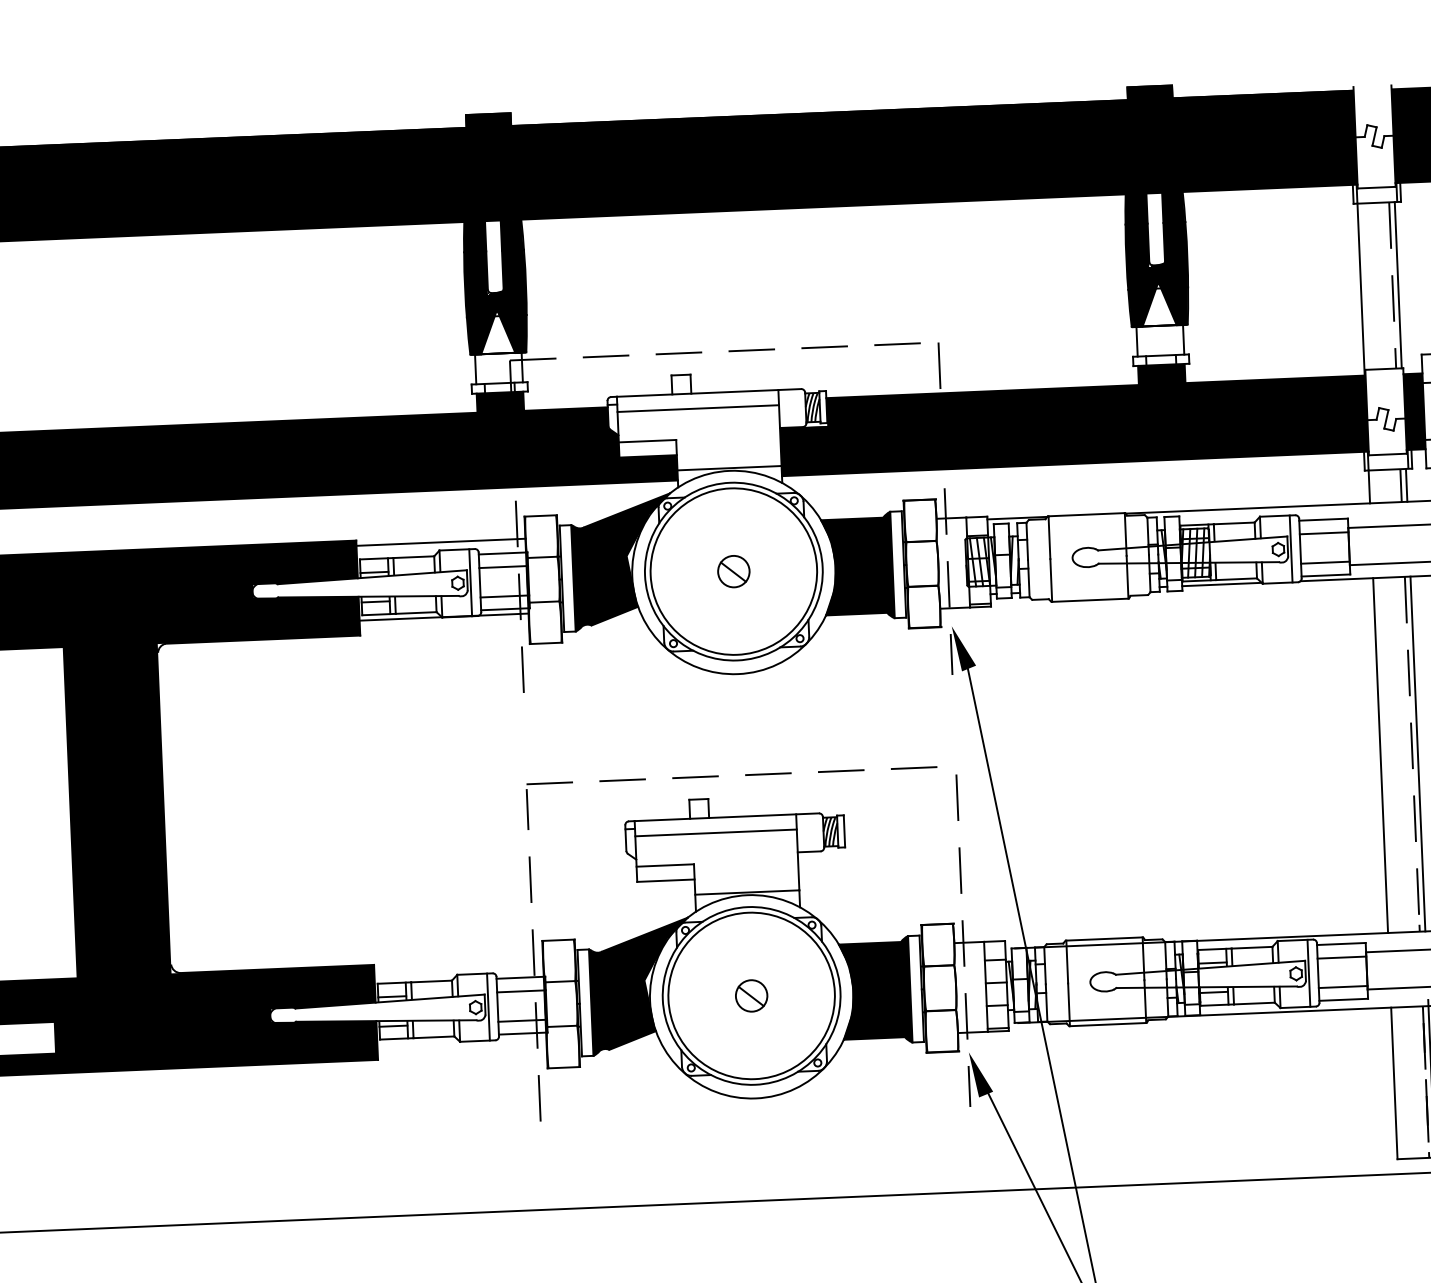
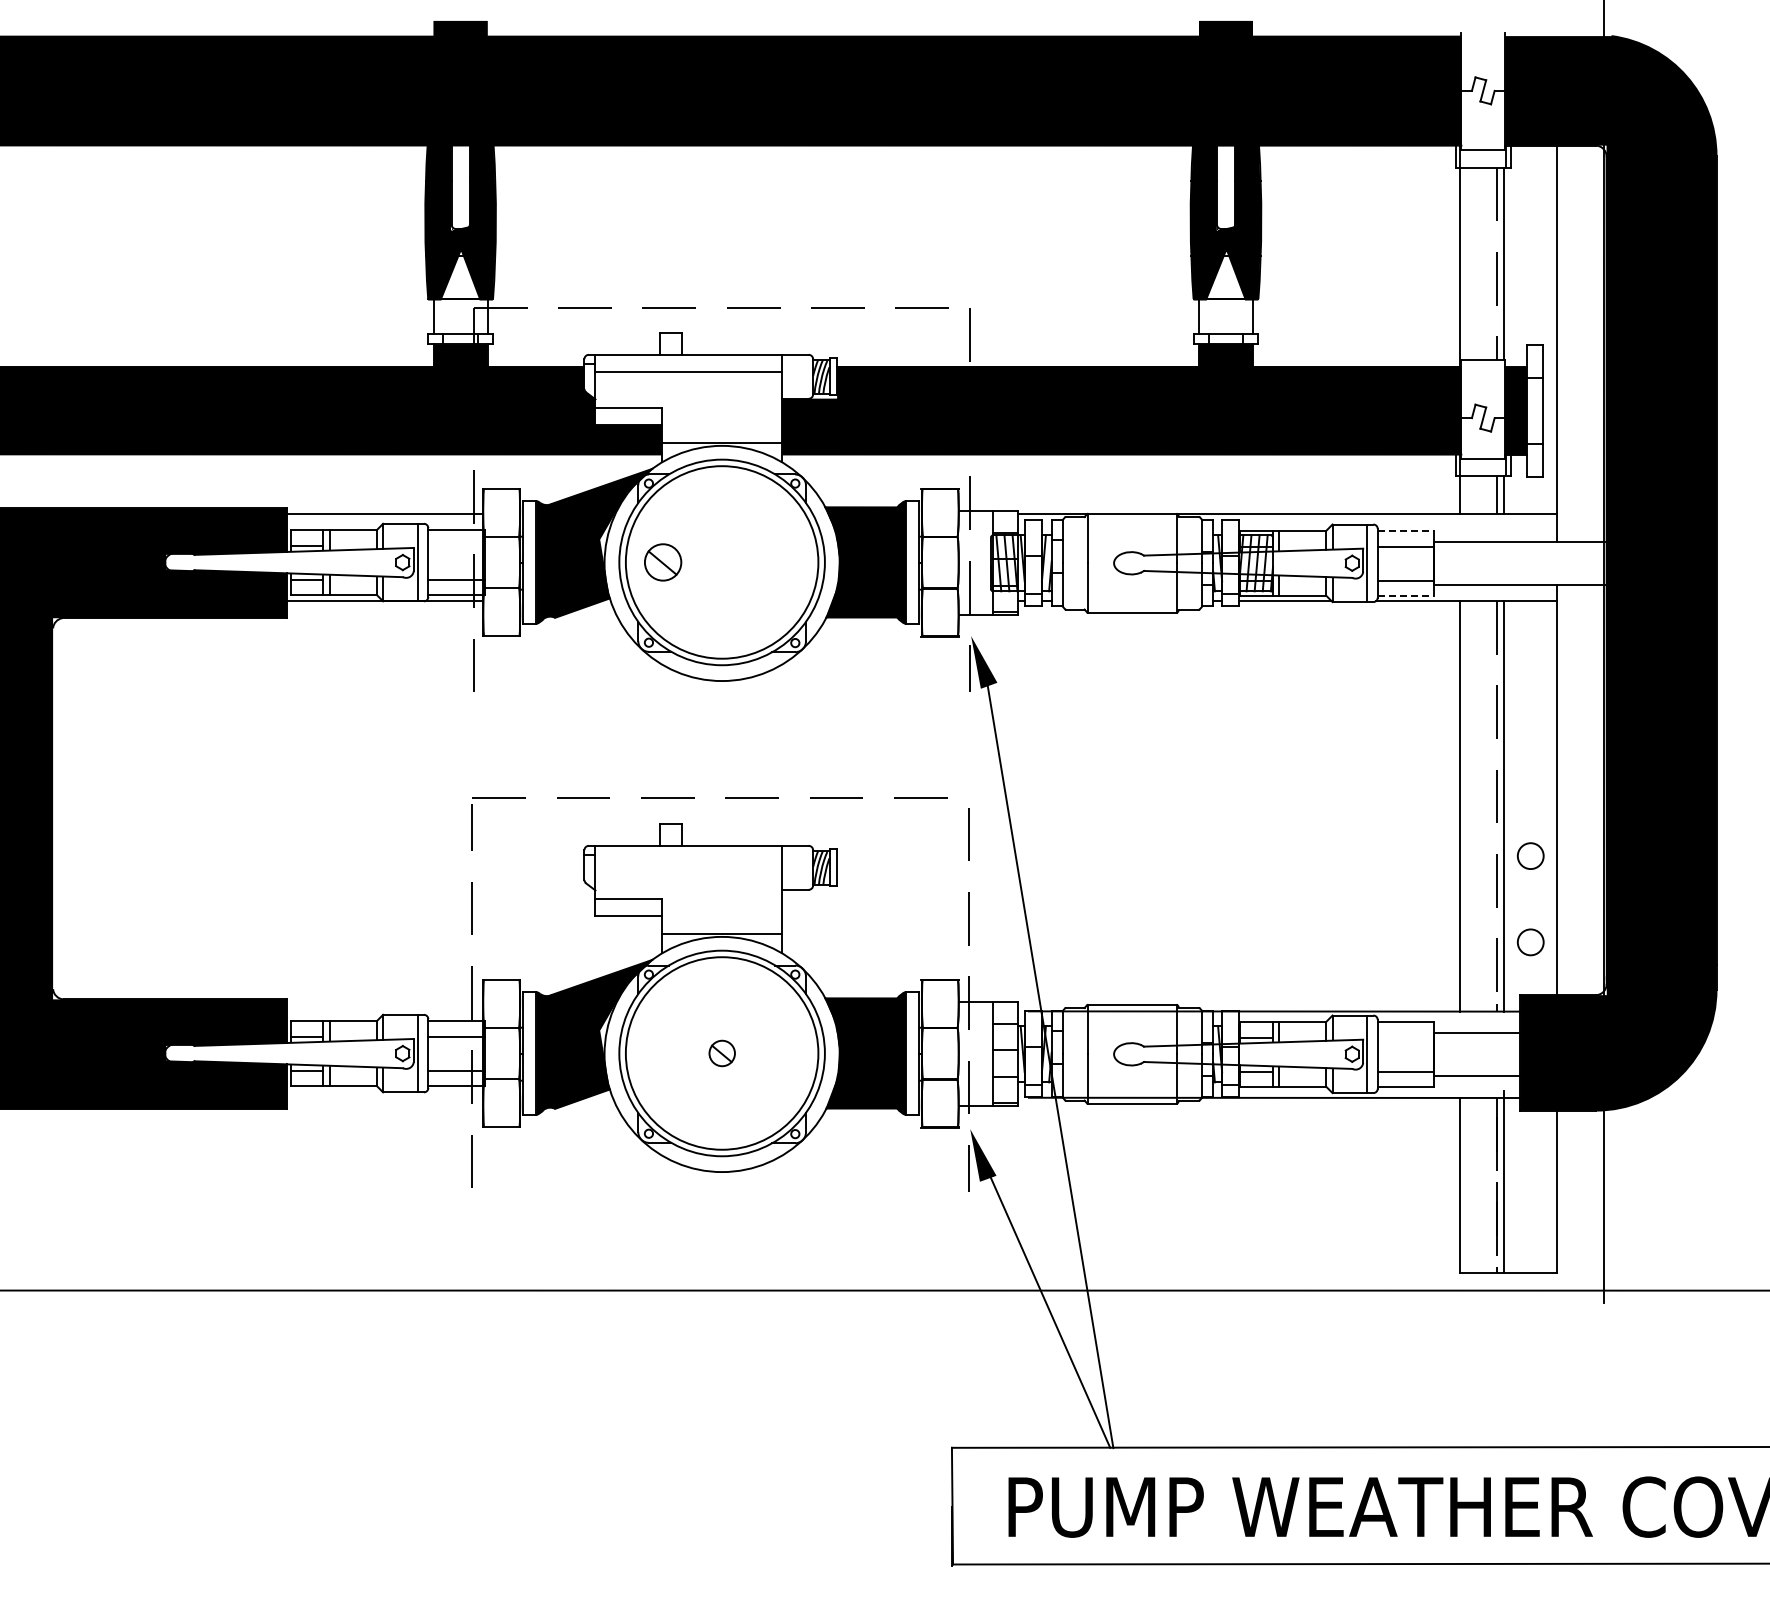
line: (1324, 520) -> (1406, 531), solid -> dashed
line: (503, 567) -> (456, 546), removed
part: (734, 571) -> (663, 562), moved
line: (1326, 575) -> (1406, 595), solid -> dashed
line: (715, 832) -> (688, 863), removed
line: (1341, 957) -> (1405, 1037), removed
part: (751, 995) -> (722, 1053), size x0.7

